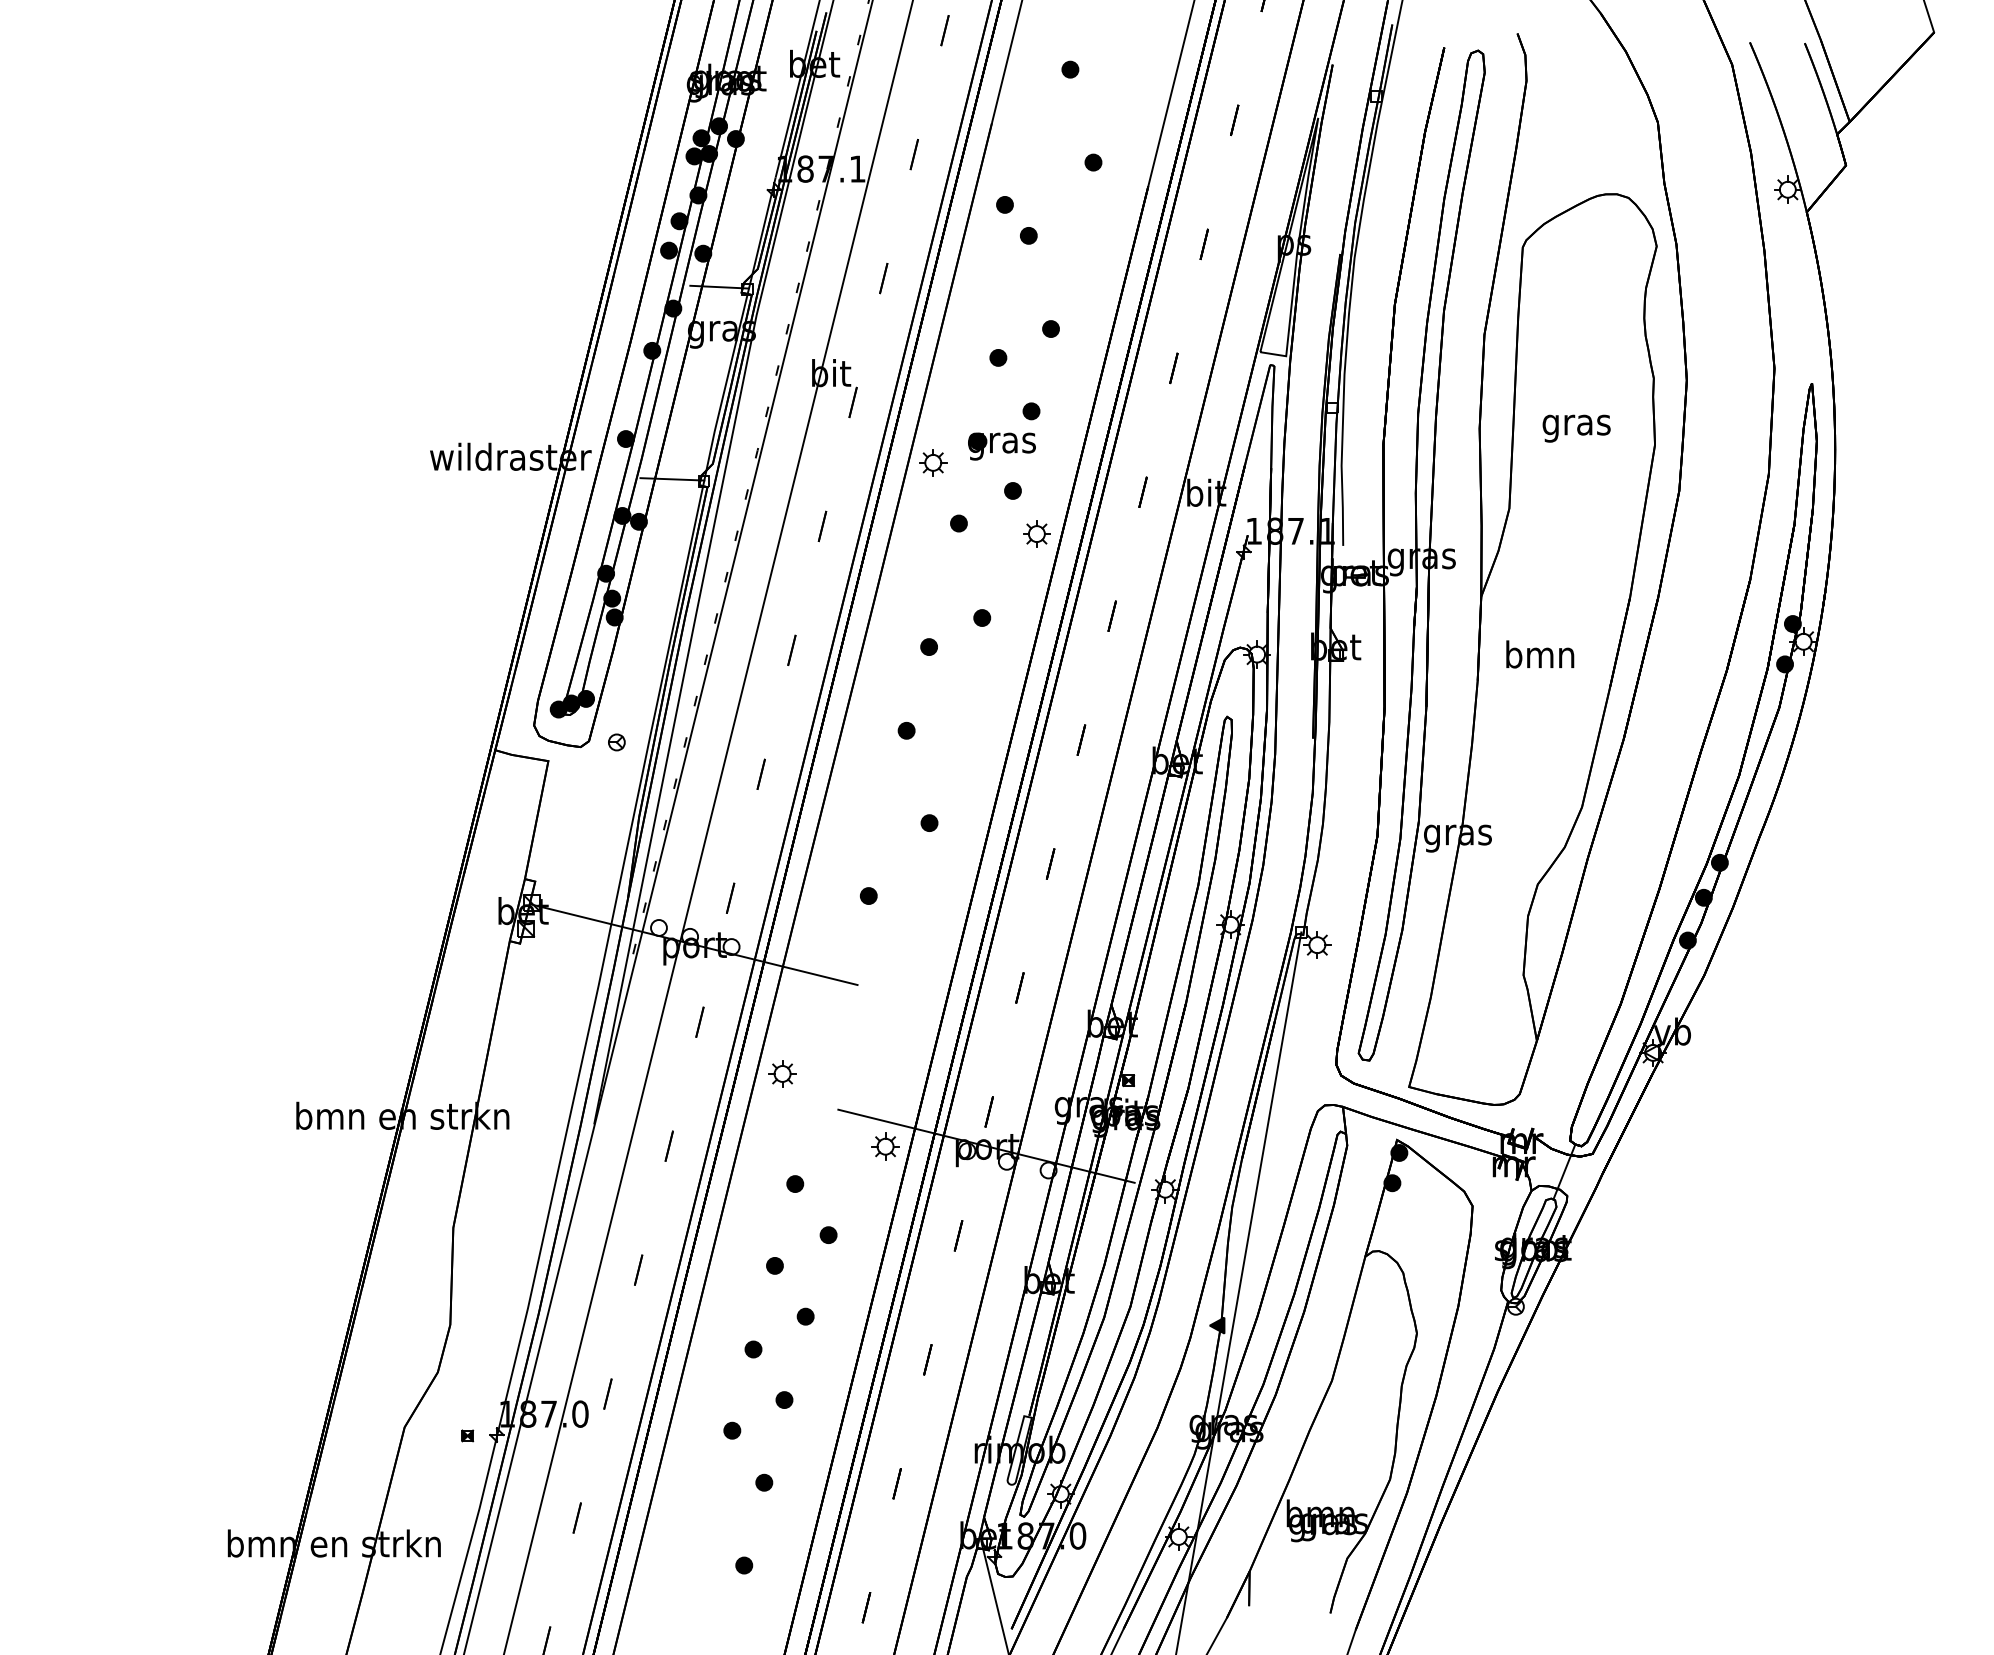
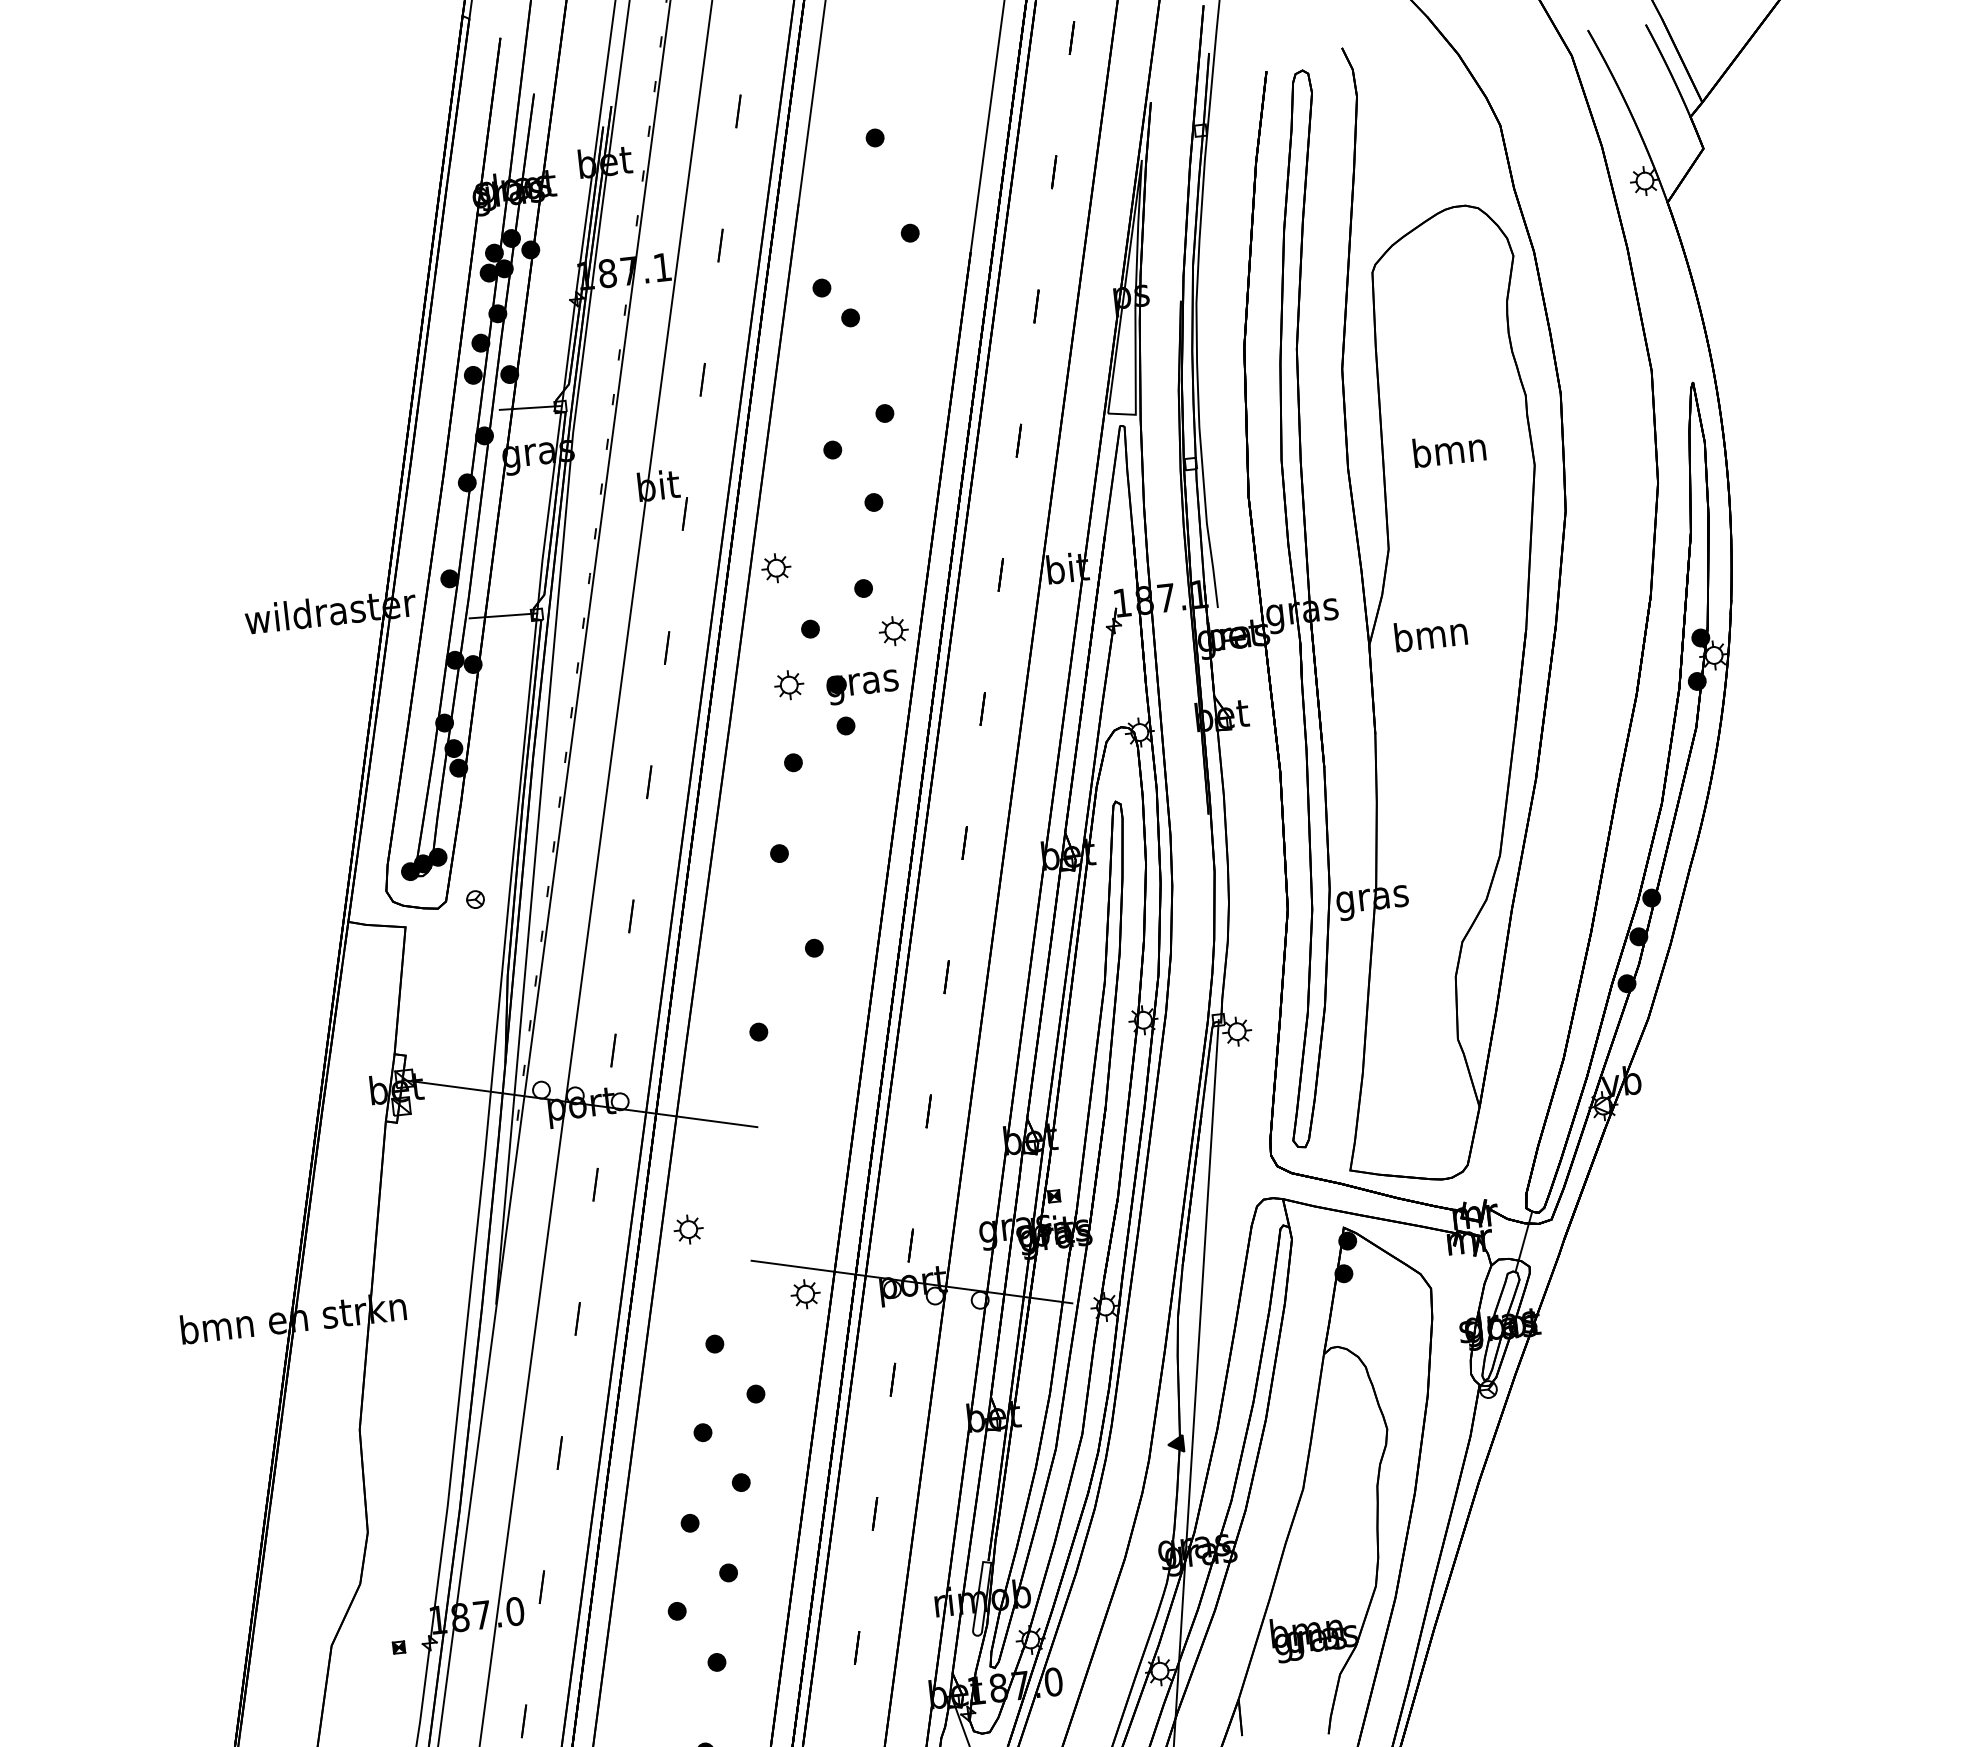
text: (1576, 424) -> (1449, 452), gras -> bmn
part: (1001, 446) -> (862, 687), moved
part: (933, 573) -> (789, 684), added
text: (1540, 654) -> (1431, 634), moved

